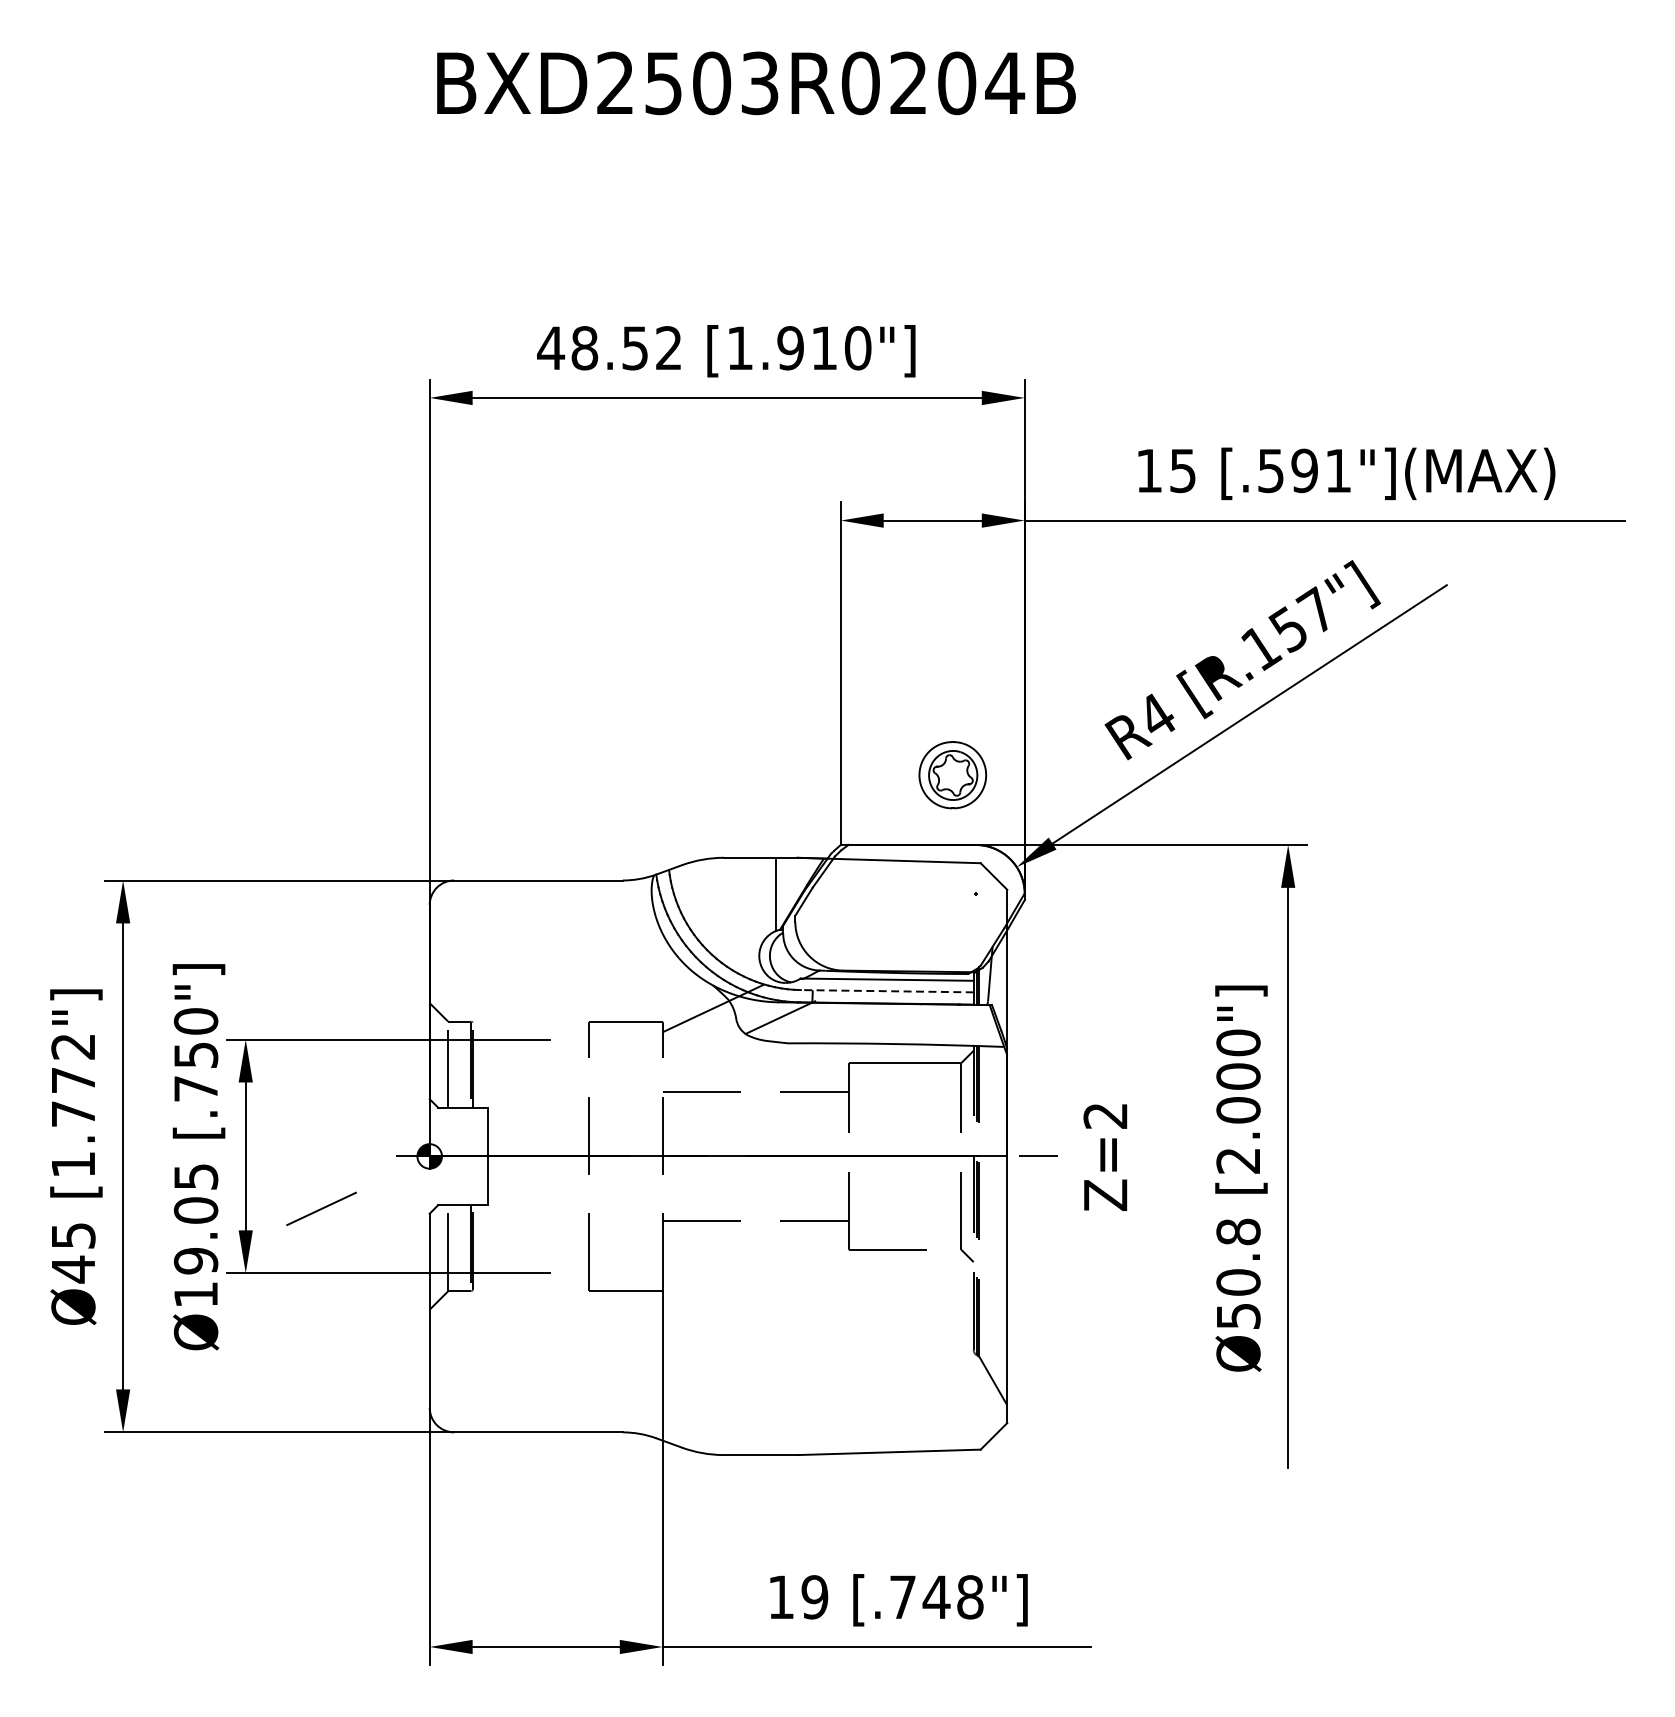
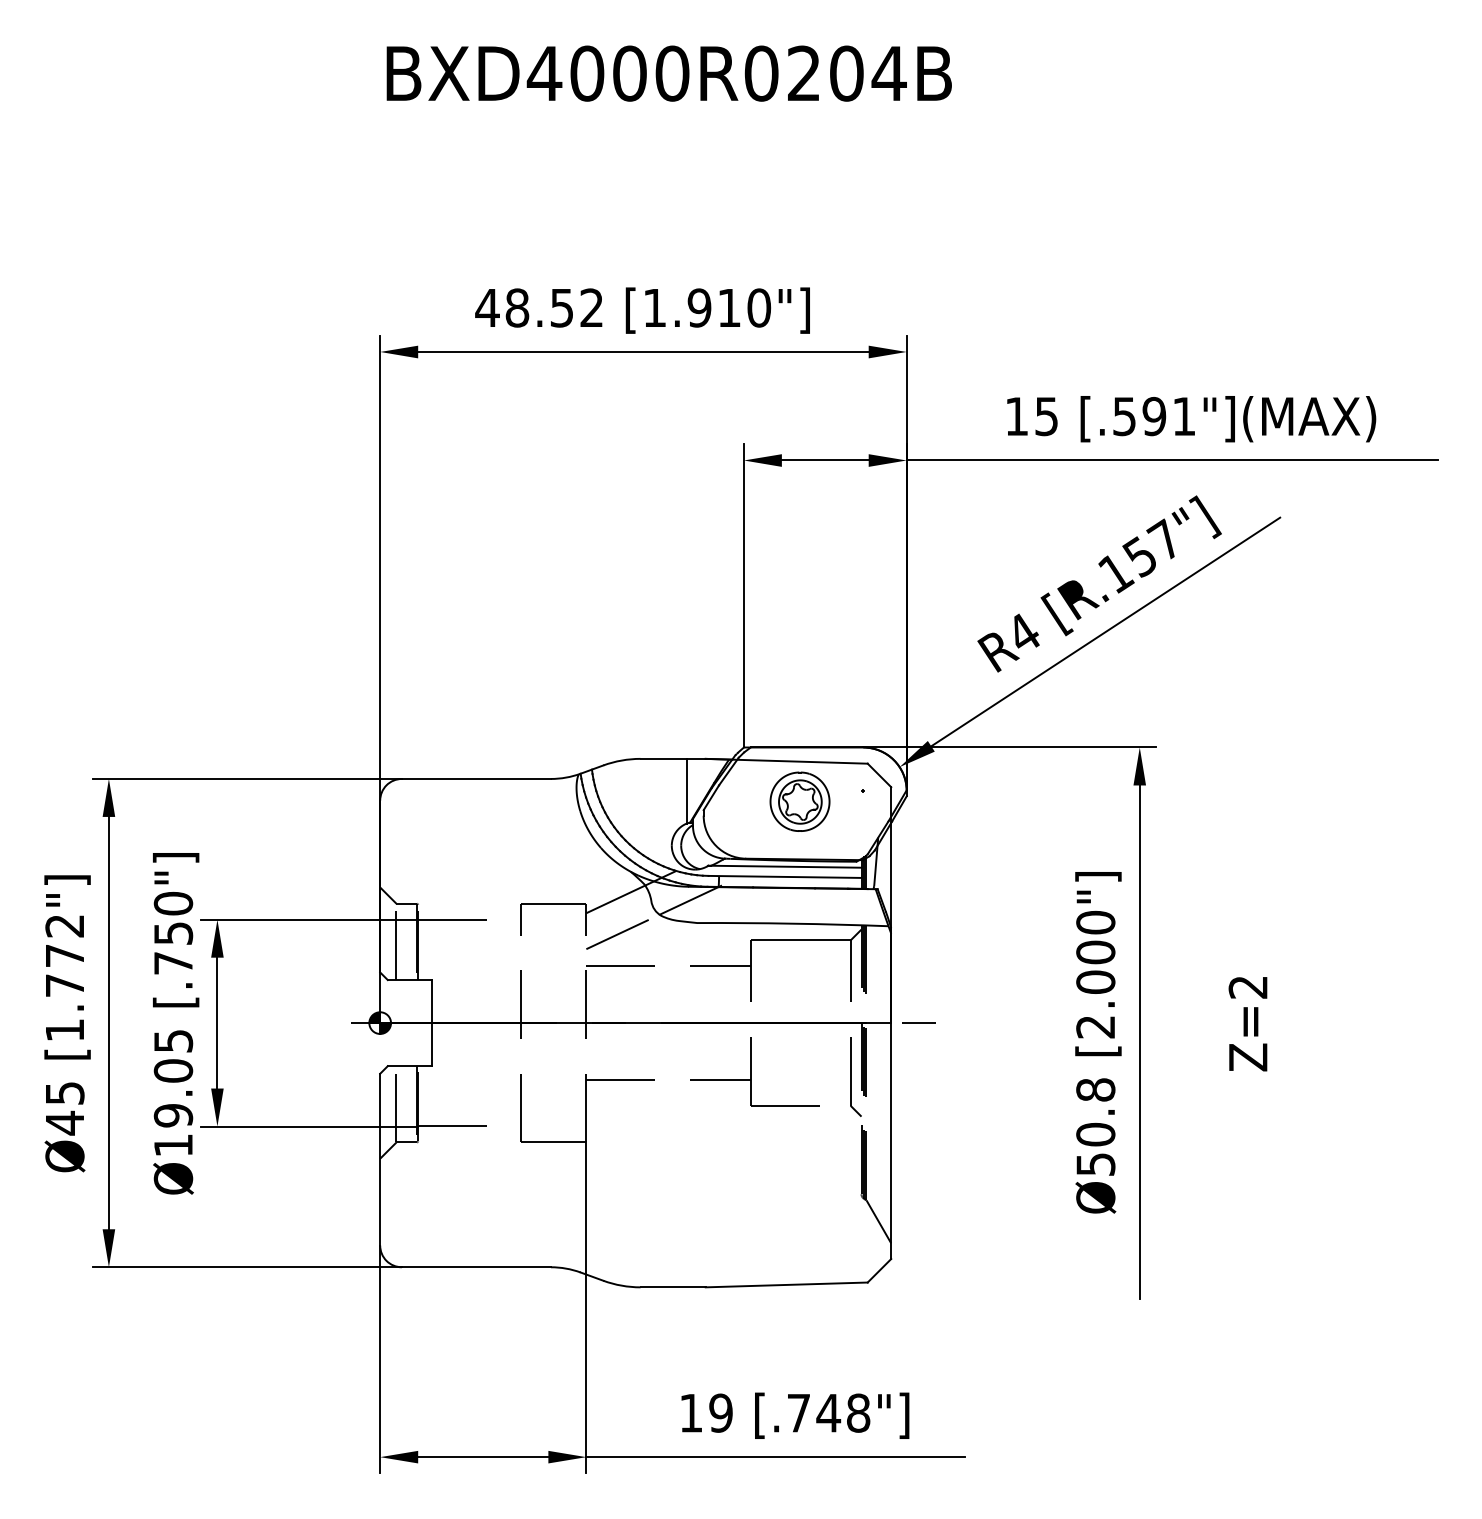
text: (686, 83) -> (607, 73), BXD2503R0204B -> BXD4000R0204B
part: (952, 774) -> (799, 801), moved
line: (886, 990) -> (784, 876), dashed -> solid
text: (1104, 1158) -> (1247, 1024), moved
line: (321, 1208) -> (617, 934), moved

